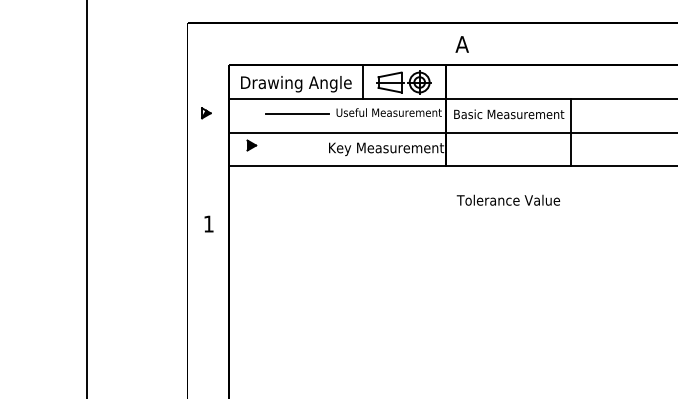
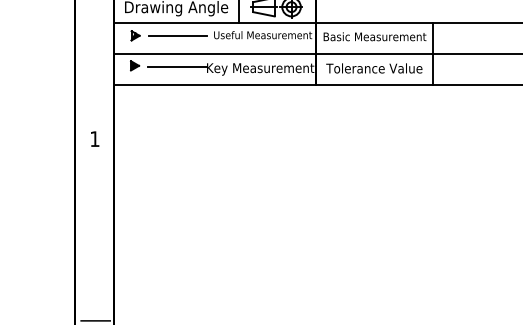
part: (206, 113) -> (135, 36), moved
line: (297, 146) -> (177, 66), added
text: (508, 199) -> (374, 67), moved

